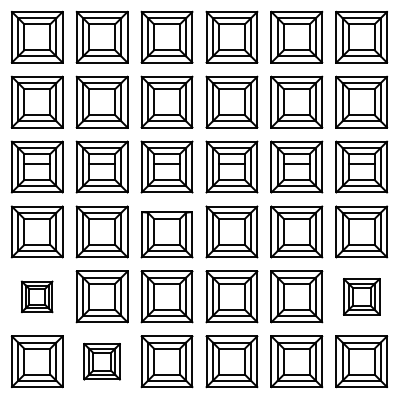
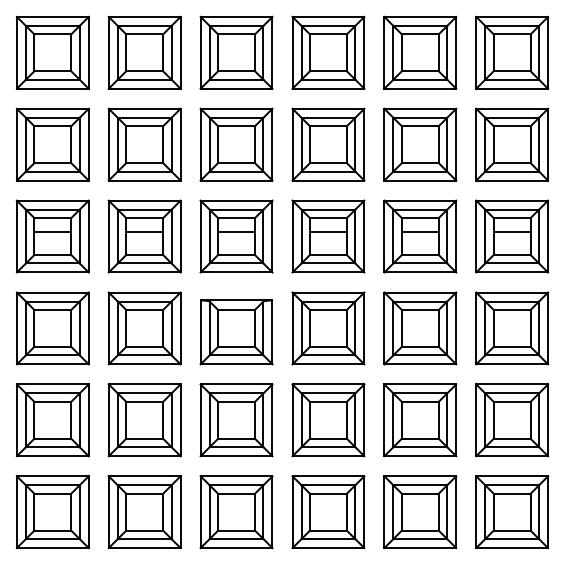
part: (37, 296) -> (52, 420), size x1.67
part: (361, 296) -> (512, 420), size x1.43
part: (102, 361) -> (144, 512), size x1.43

